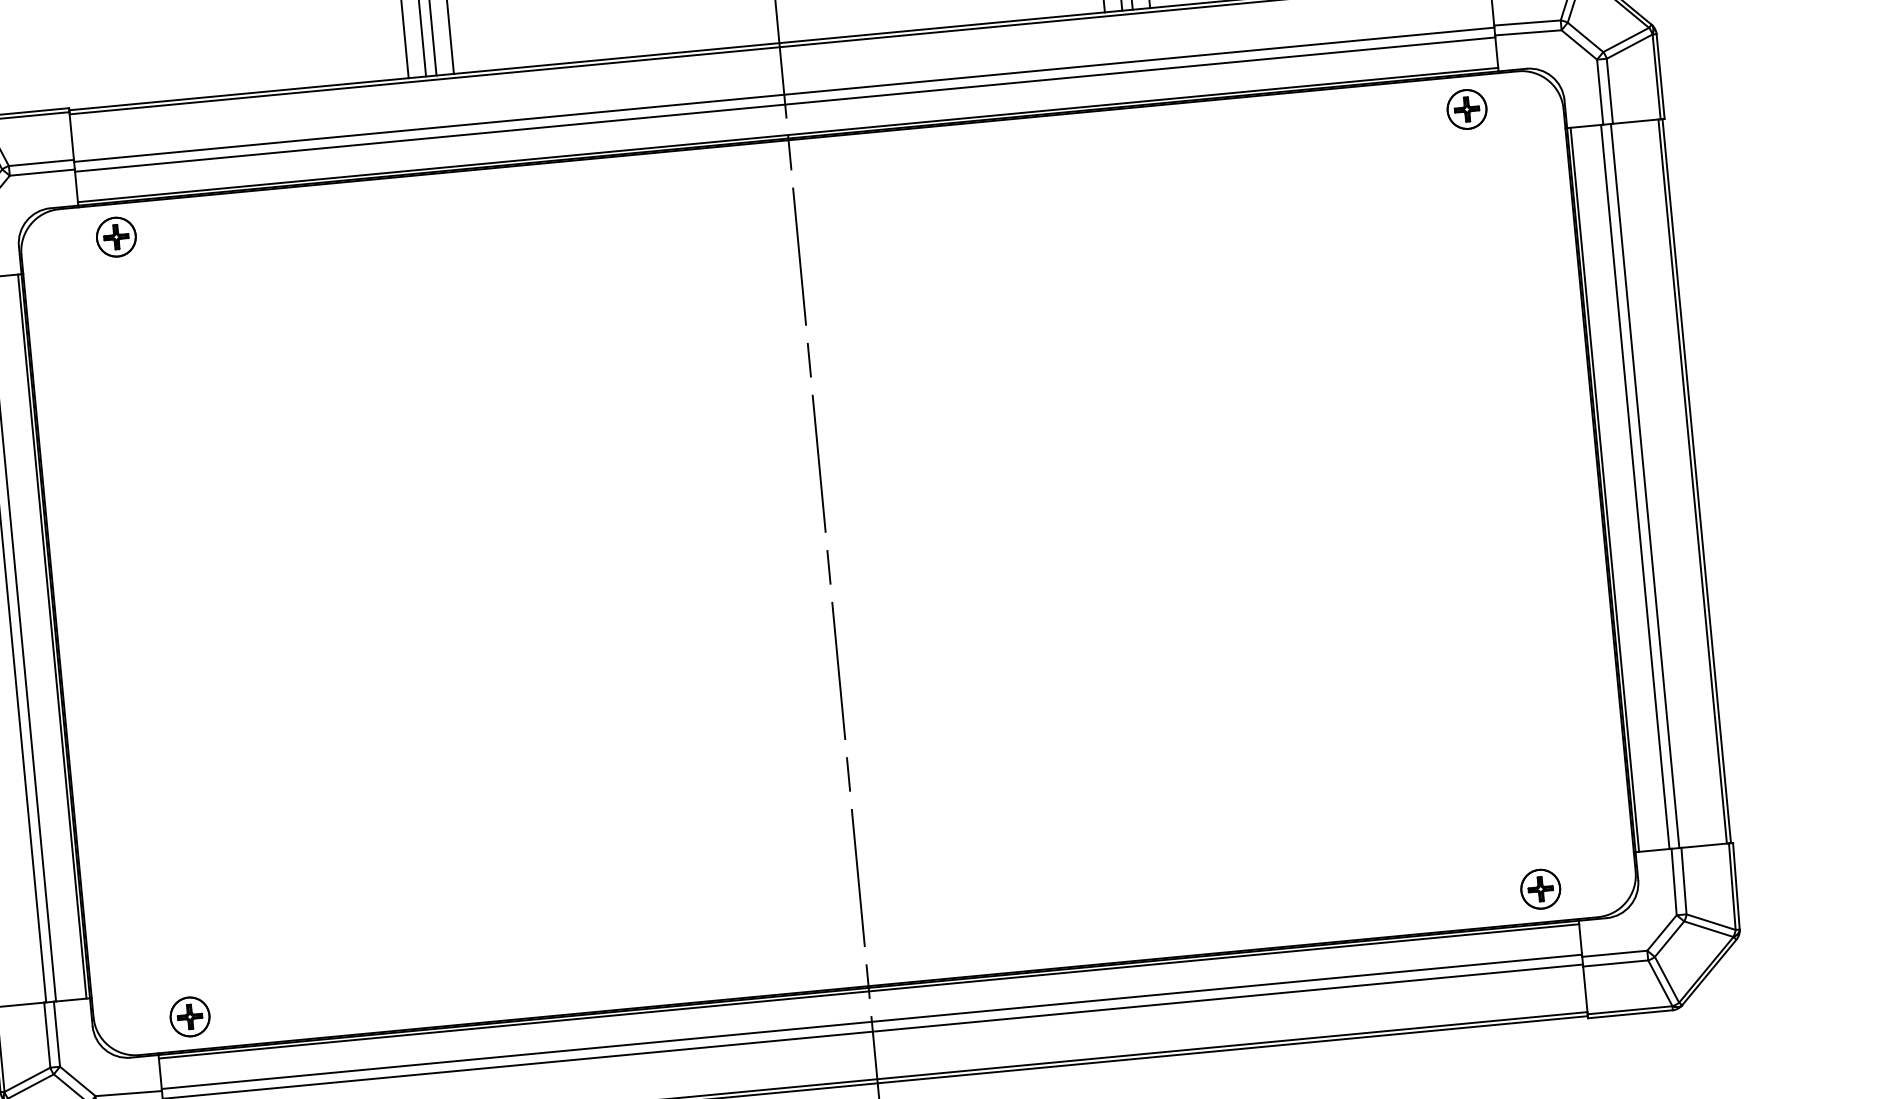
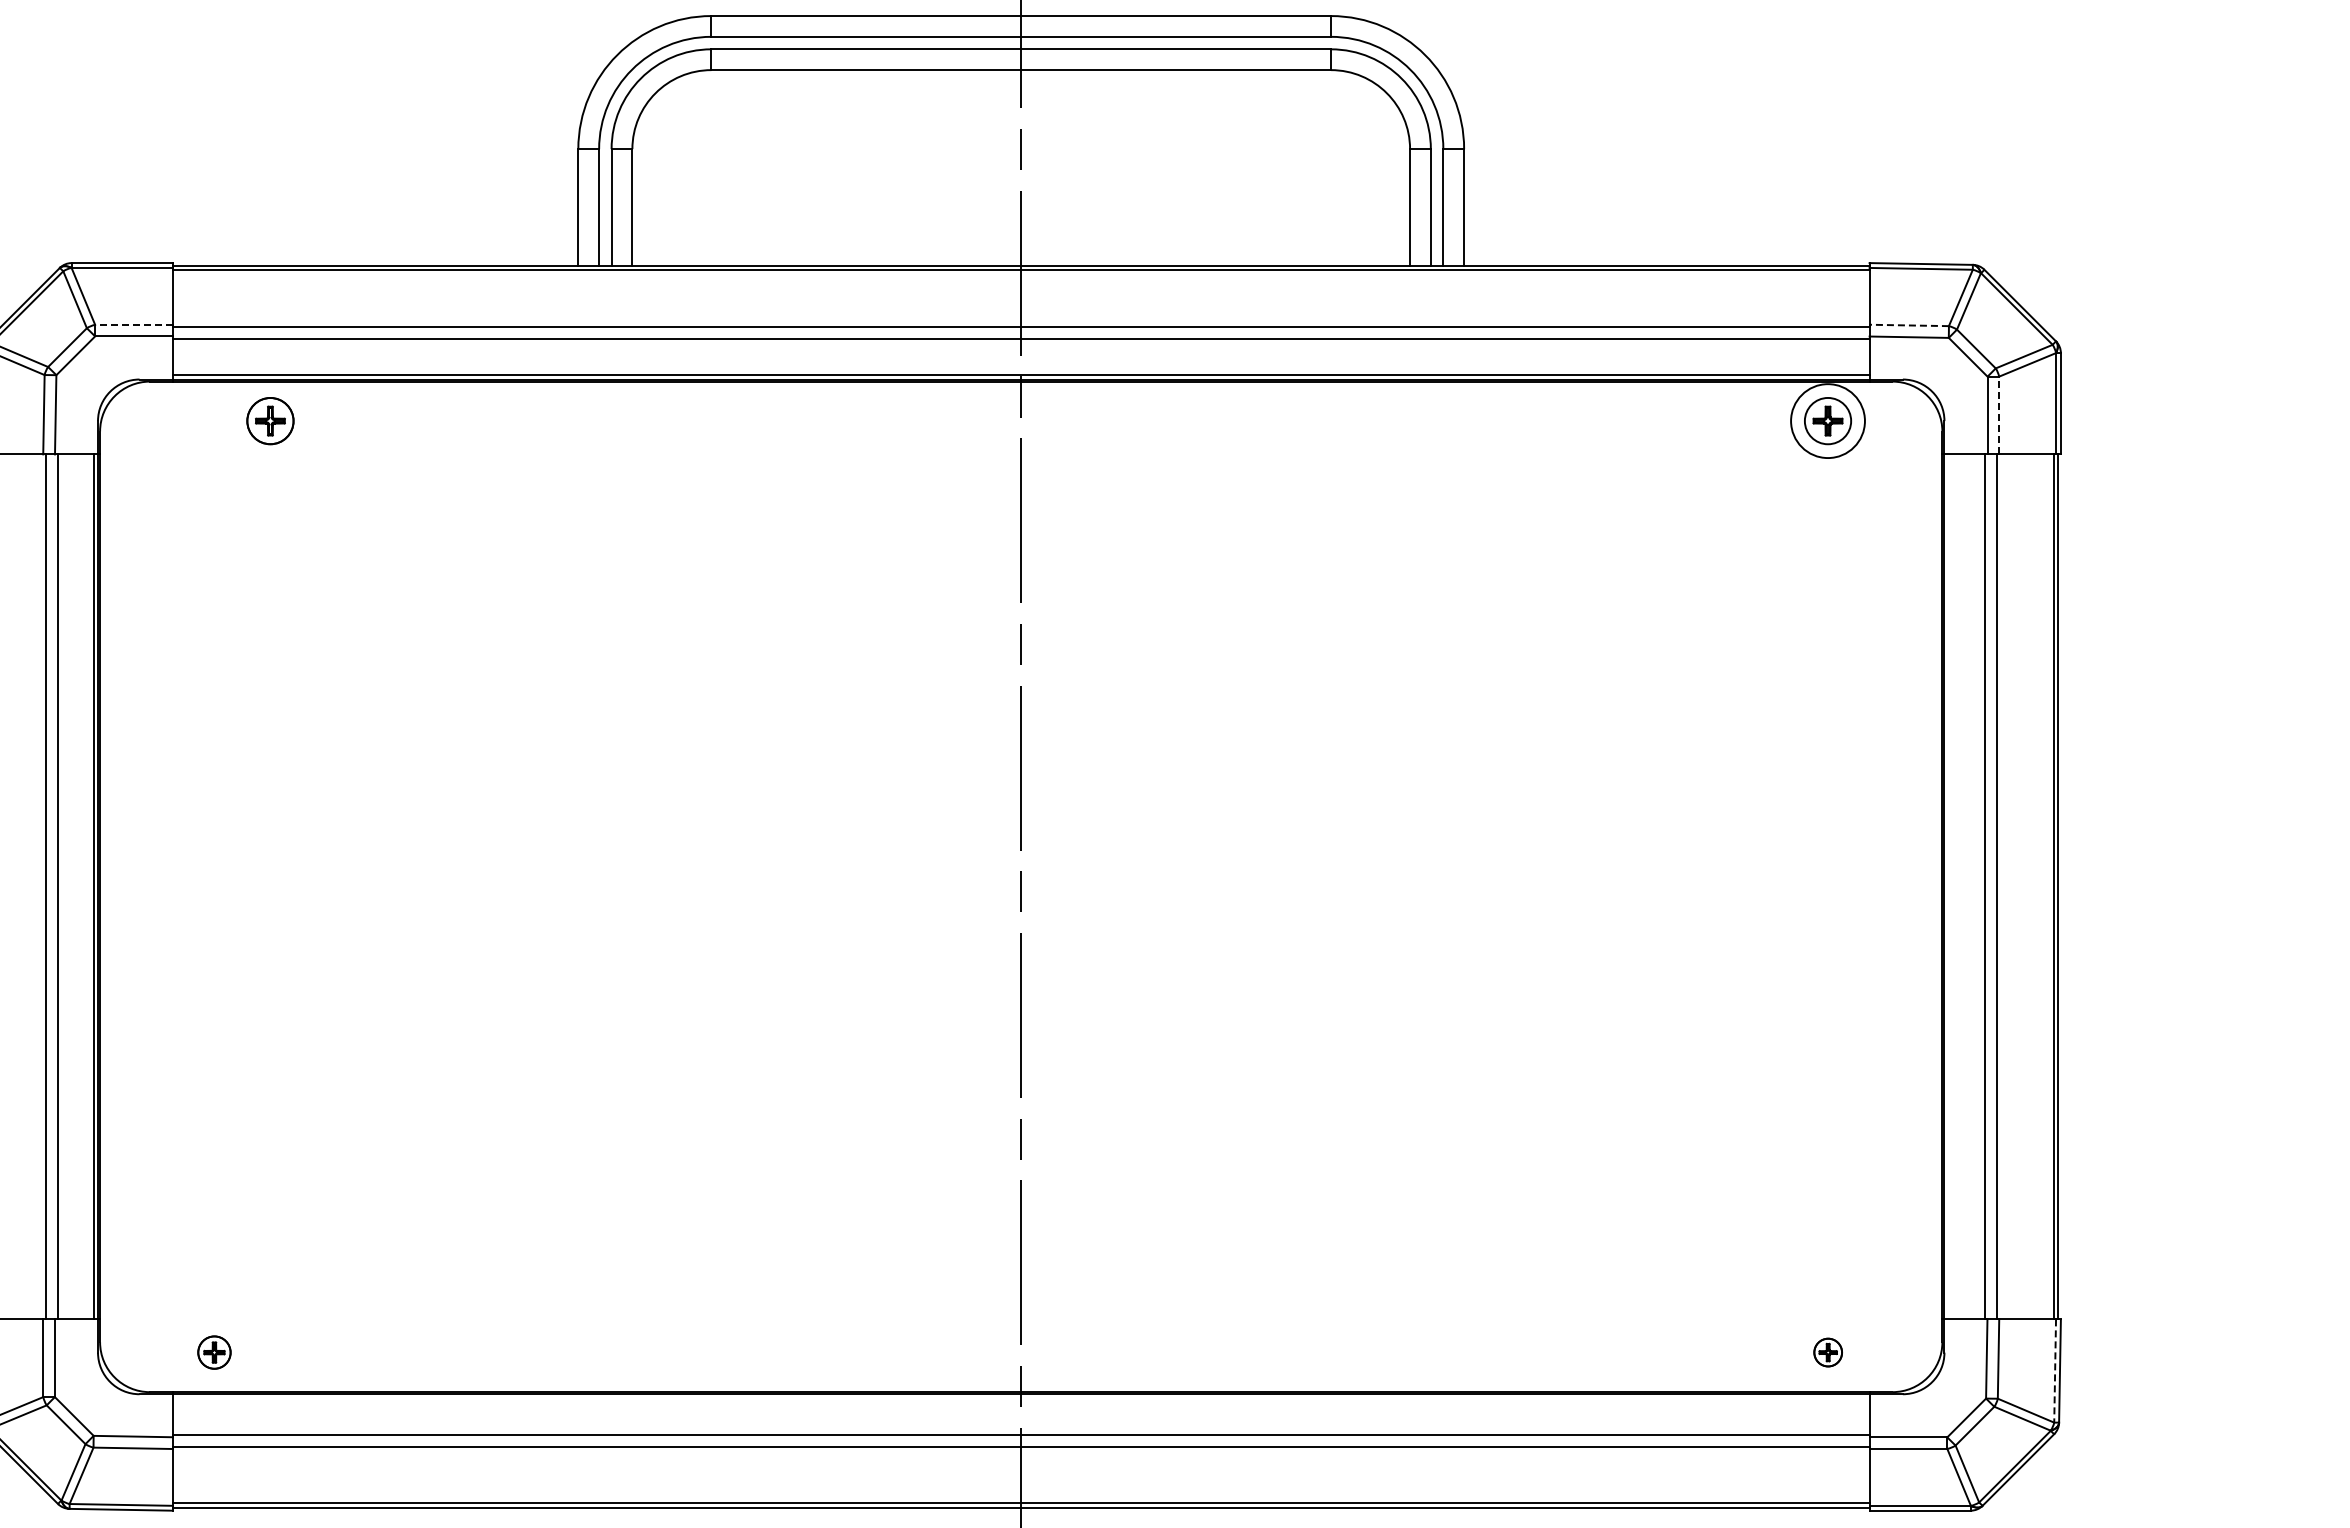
line: (1527, 23) -> (1909, 325), solid -> dashed
line: (1610, 91) -> (1999, 415), solid -> dashed
circle: (1466, 109) -> (1827, 421), size x1.6
line: (41, 162) -> (134, 324), solid -> dashed
part: (116, 237) -> (270, 421), moved
line: (1604, 489) -> (1948, 886), removed
line: (1732, 887) -> (2055, 1371), solid -> dashed
part: (1541, 889) -> (1828, 1352), size x0.6
line: (868, 991) -> (1020, 1398), removed
part: (190, 1016) -> (214, 1352), size x0.7

